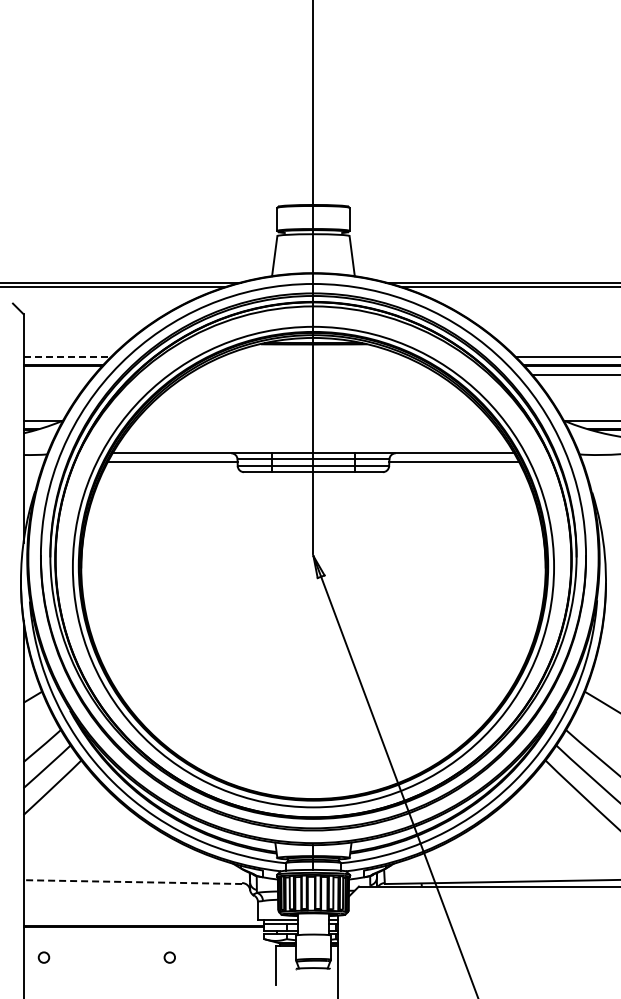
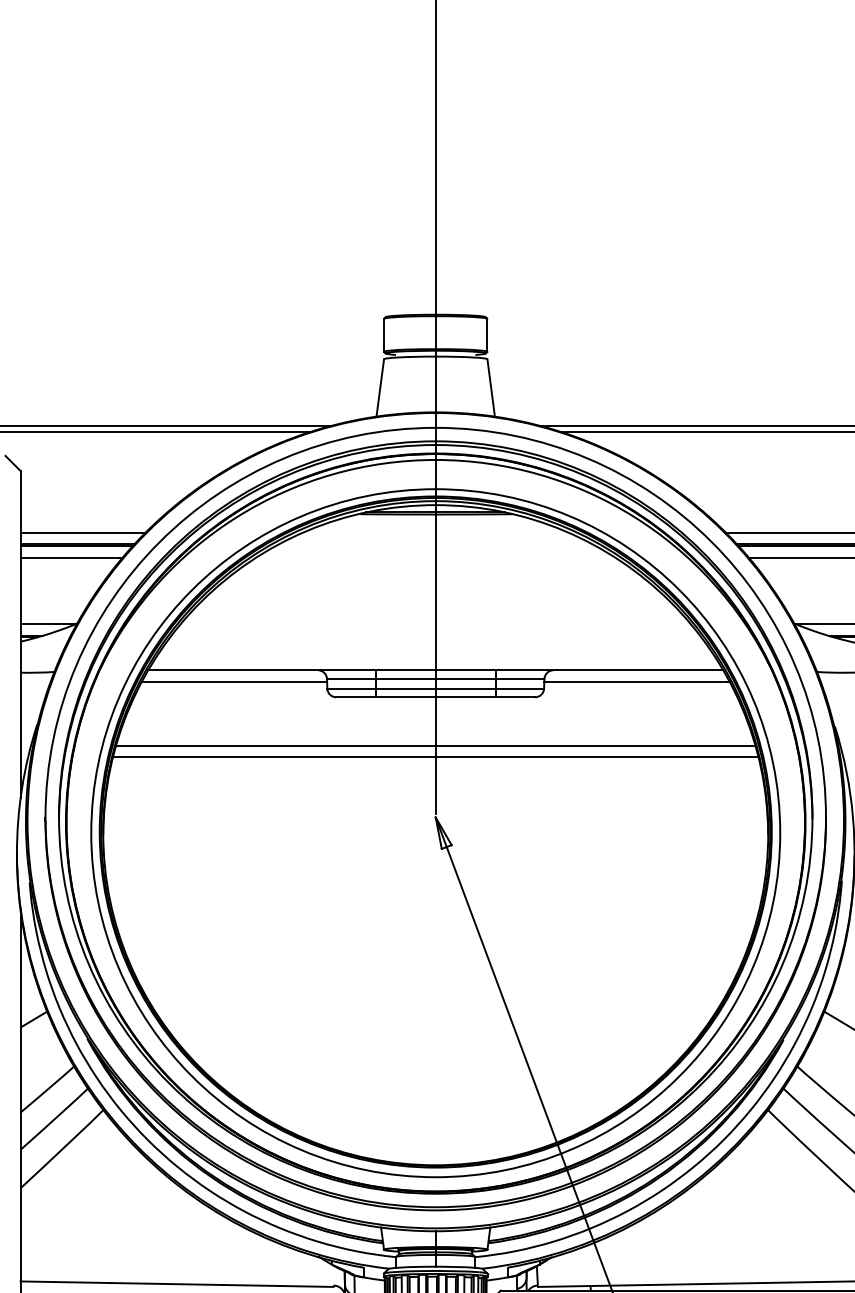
line: (67, 357) -> (83, 533), dashed -> solid
line: (58, 374) -> (70, 557), added
line: (313, 506) -> (435, 746), added
line: (313, 514) -> (435, 757), added
line: (132, 882) -> (176, 1284), dashed -> solid

